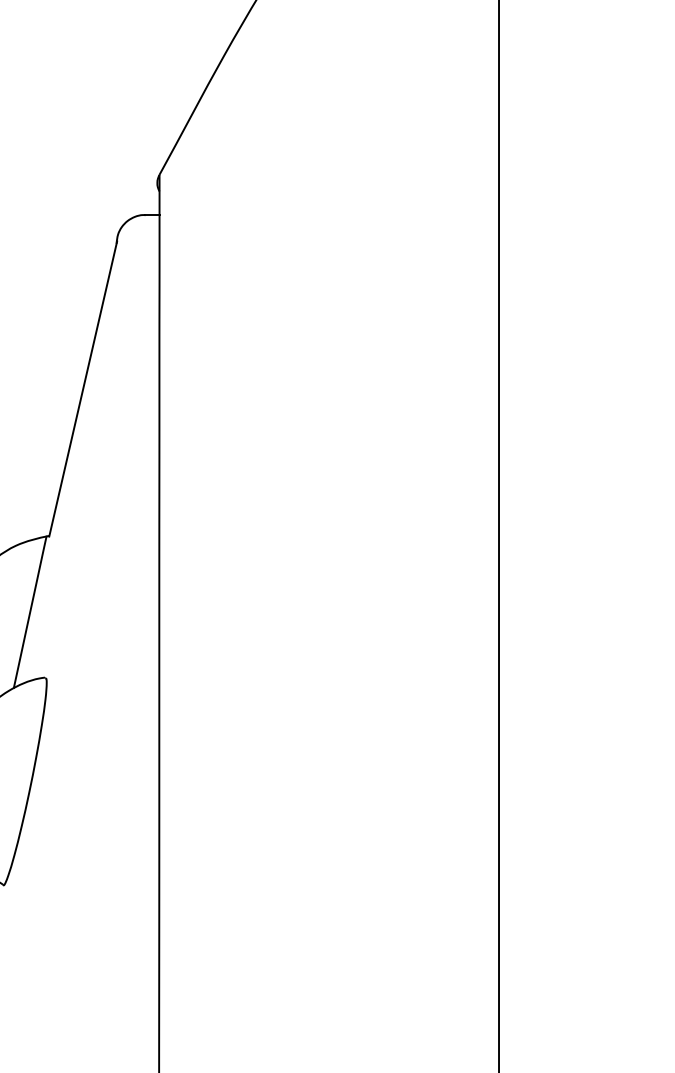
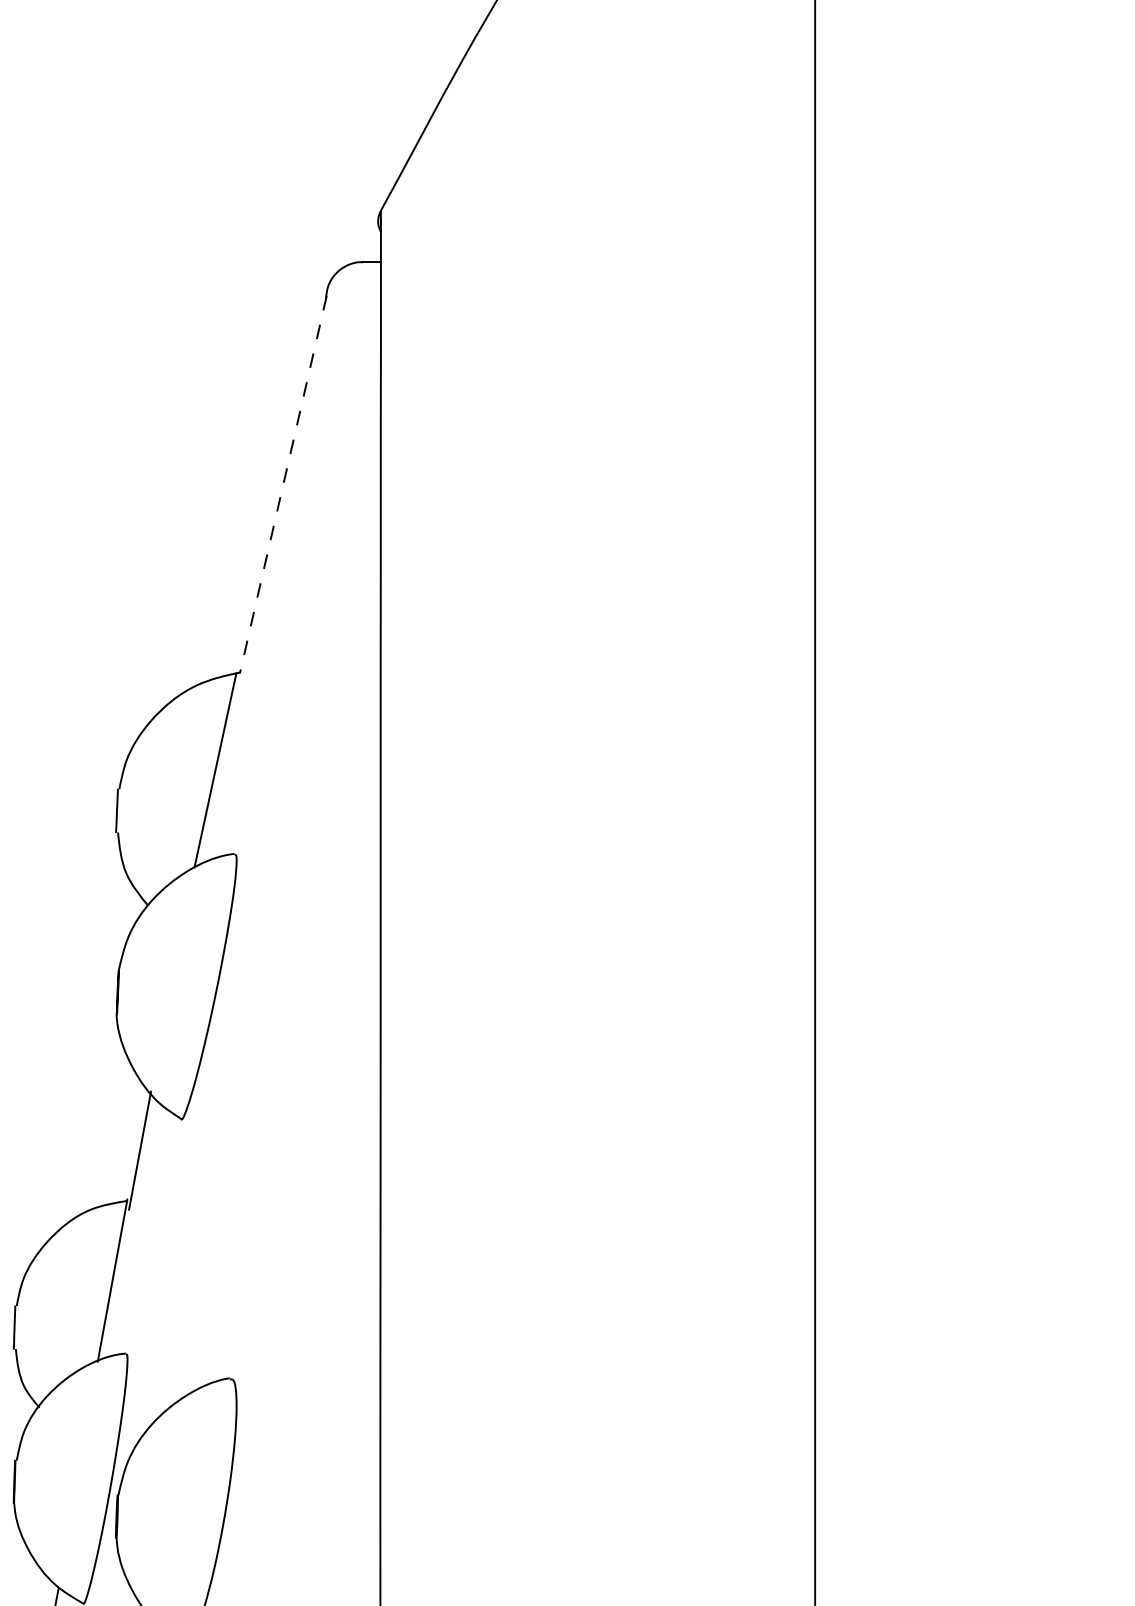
line: (83, 388) -> (283, 484), solid -> dashed

